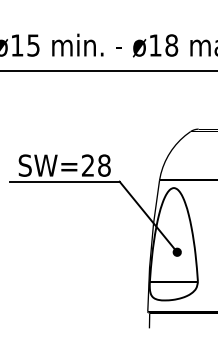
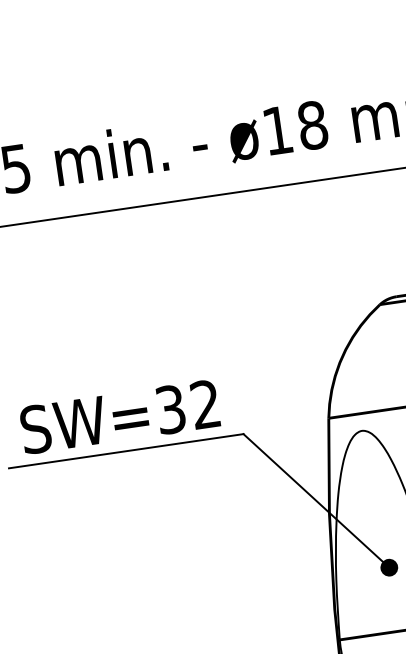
text: (96, 165) -> (188, 406), SW=28 -> SW=32

